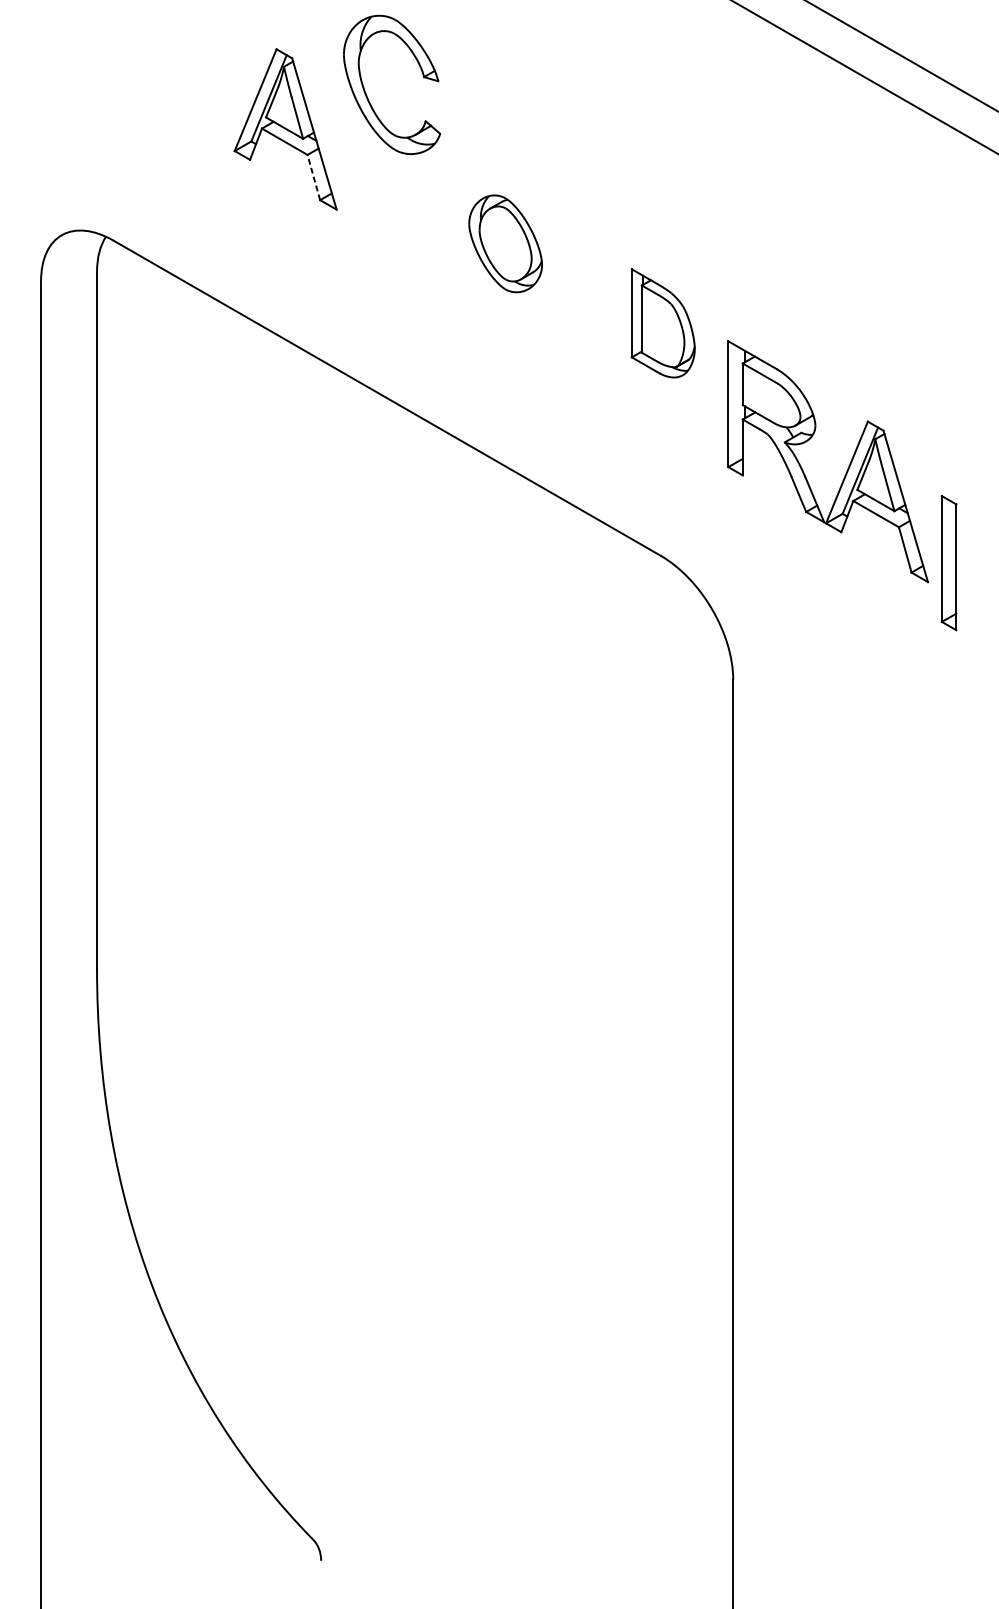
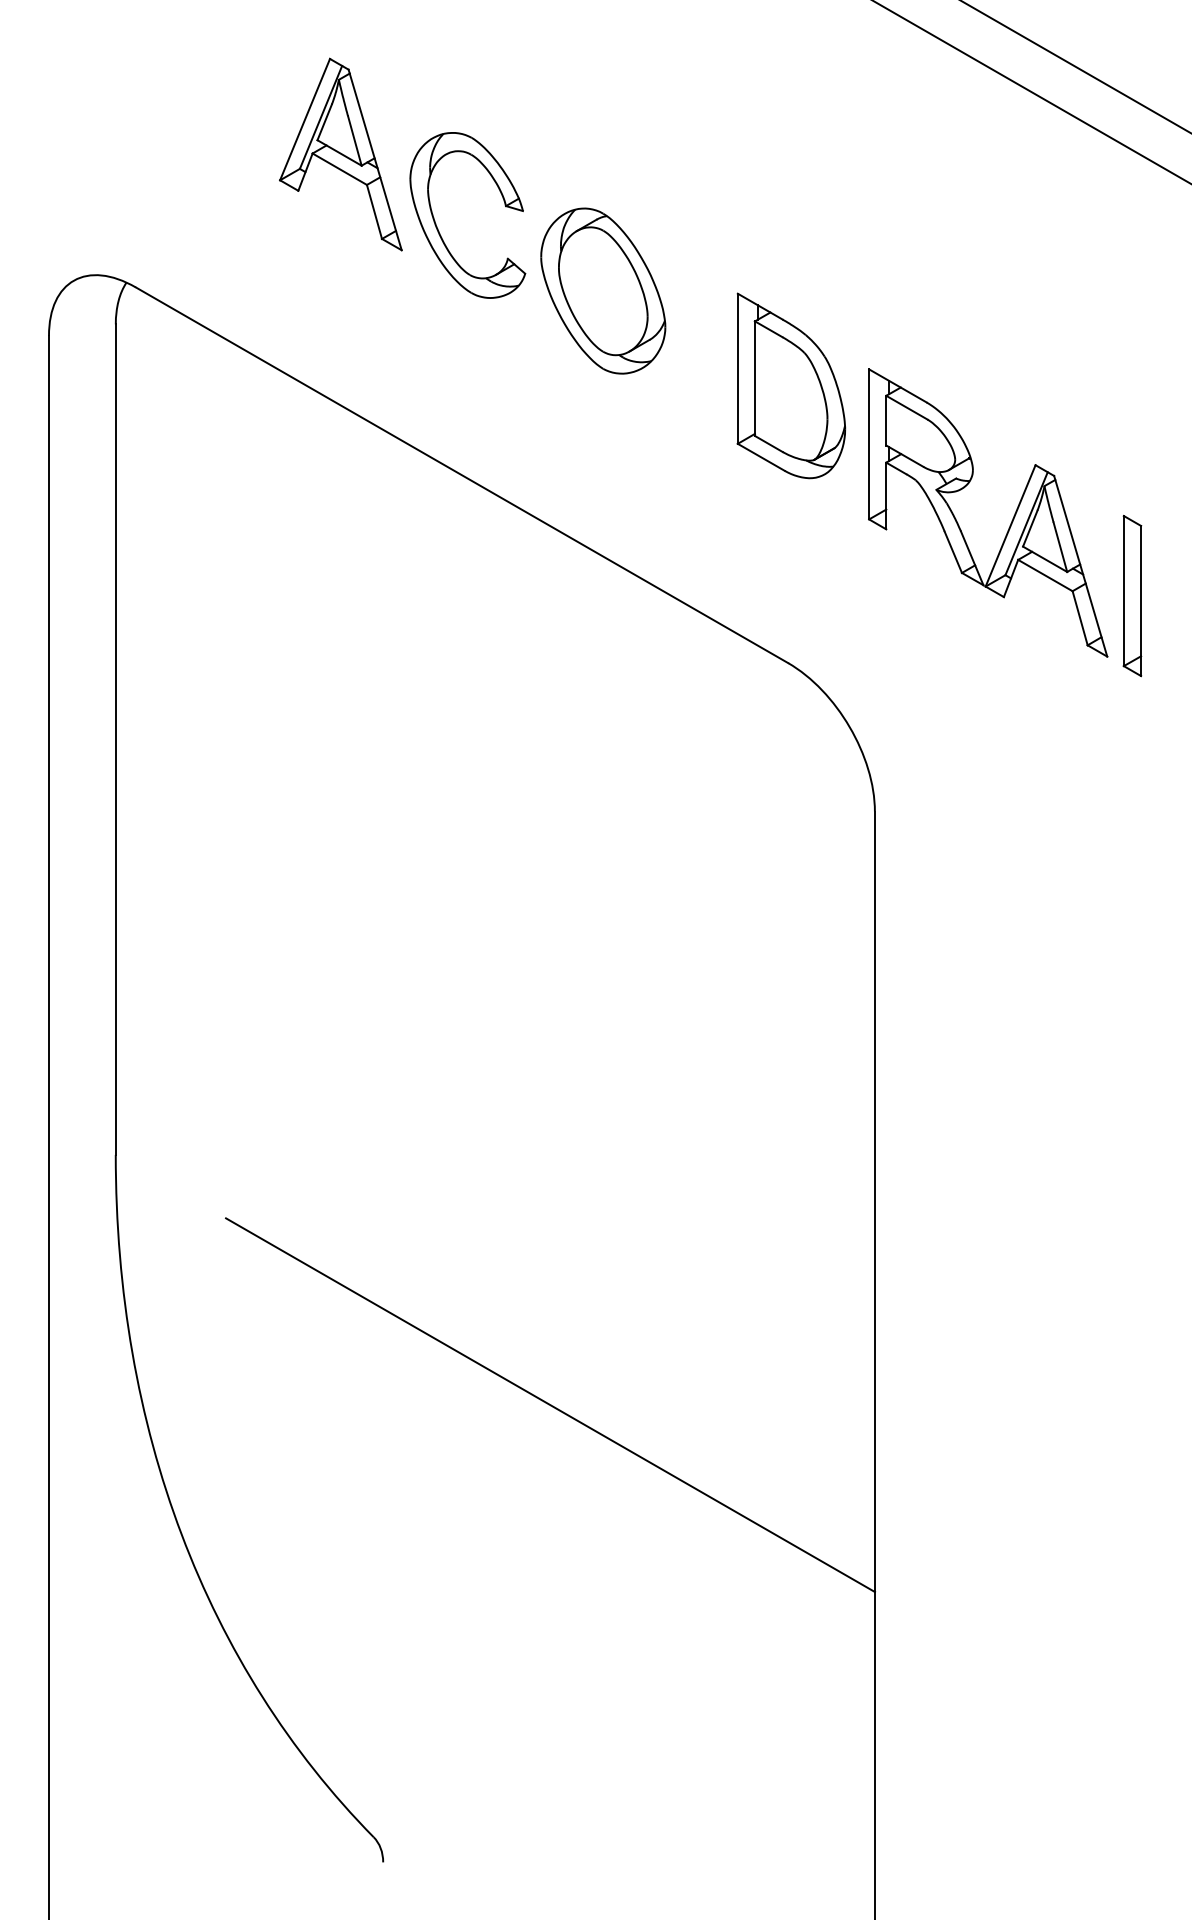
part: (367, 95) -> (438, 228), moved
line: (313, 177) -> (374, 211), dashed -> solid
part: (505, 243) -> (603, 290), size x1.43
part: (663, 323) -> (791, 385), size x1.43
part: (847, 468) -> (1011, 520), moved
part: (949, 562) -> (1132, 595), moved
line: (461, 1177) -> (550, 1405), added

